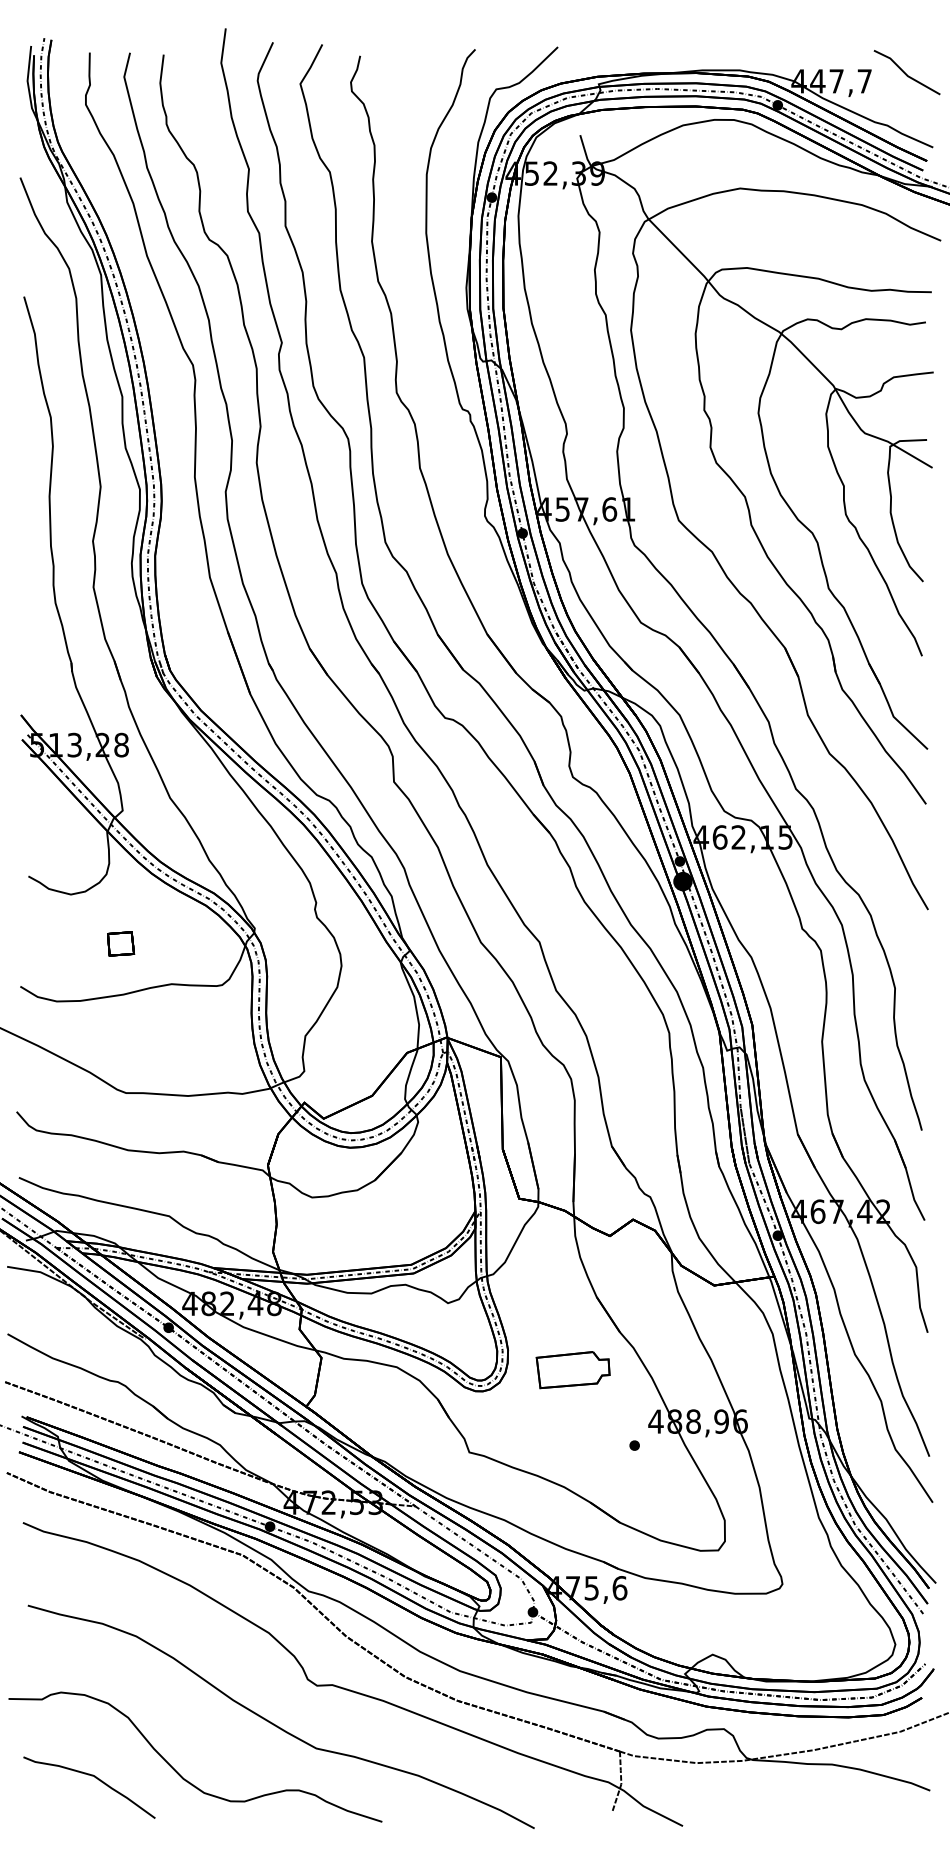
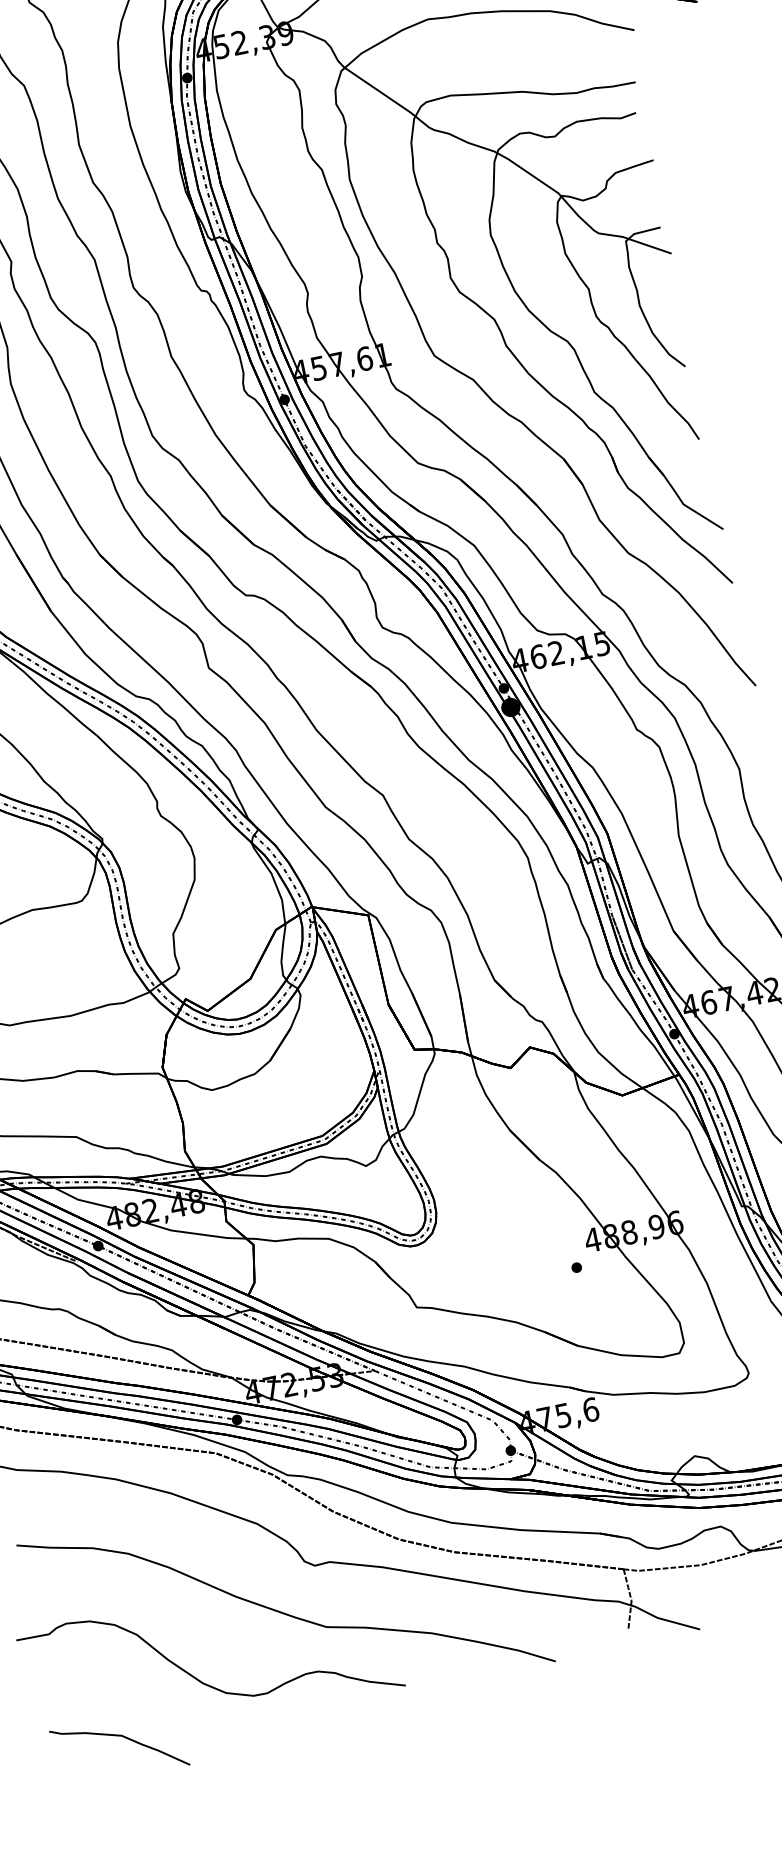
part: (572, 1370) -> (501, 1206), removed
curve: (95, 1778) -> (123, 1737), moved

